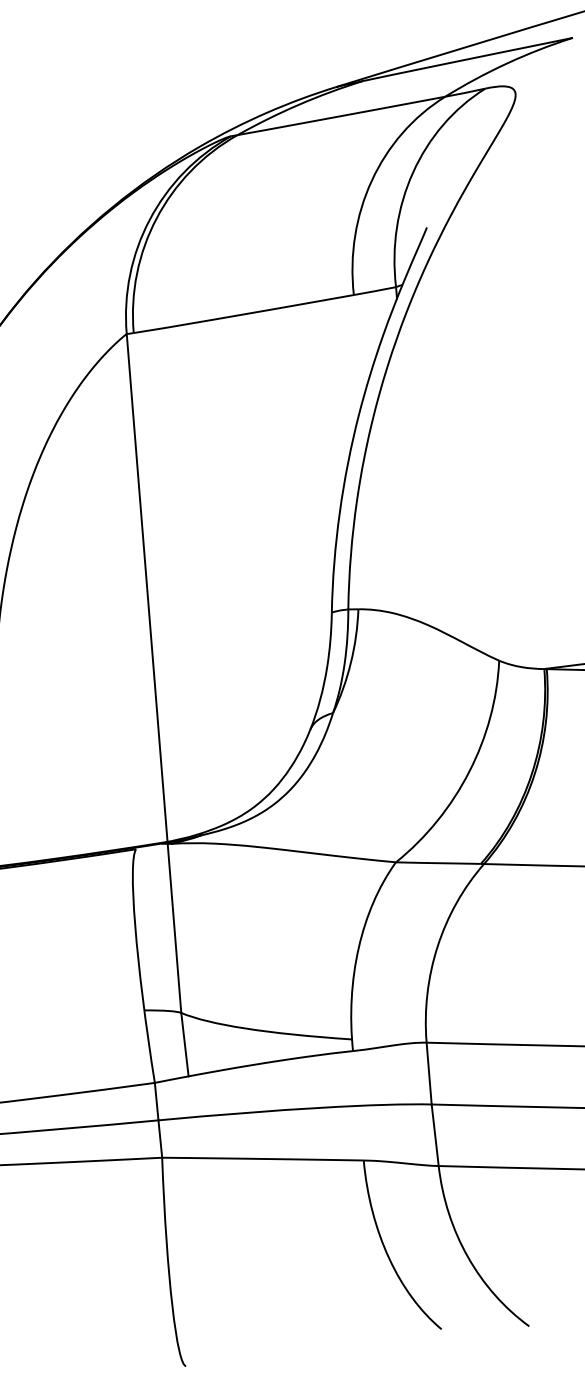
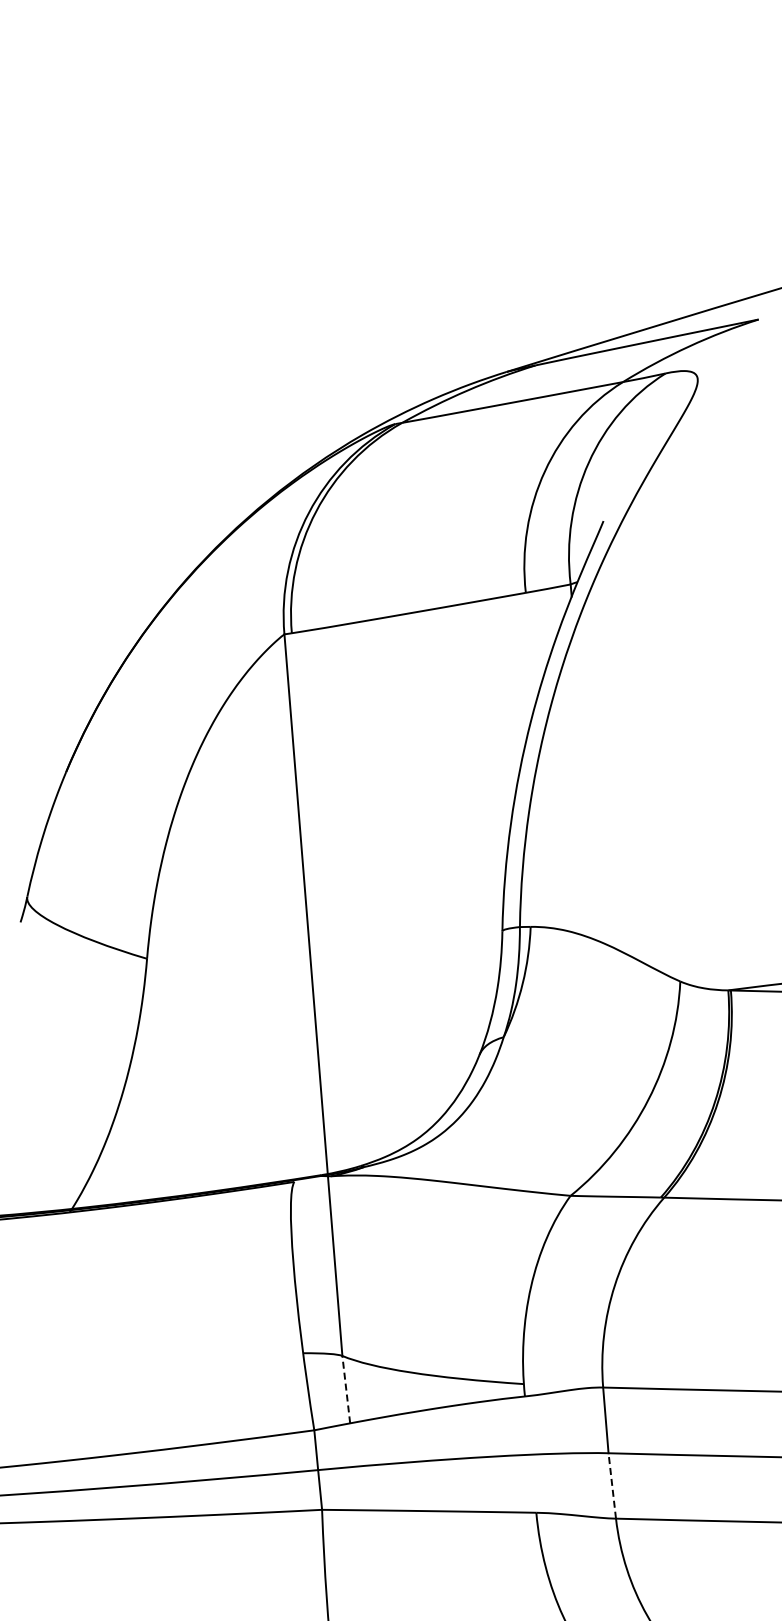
line: (185, 1044) -> (346, 1389), solid -> dashed
line: (435, 1134) -> (612, 1485), solid -> dashed

